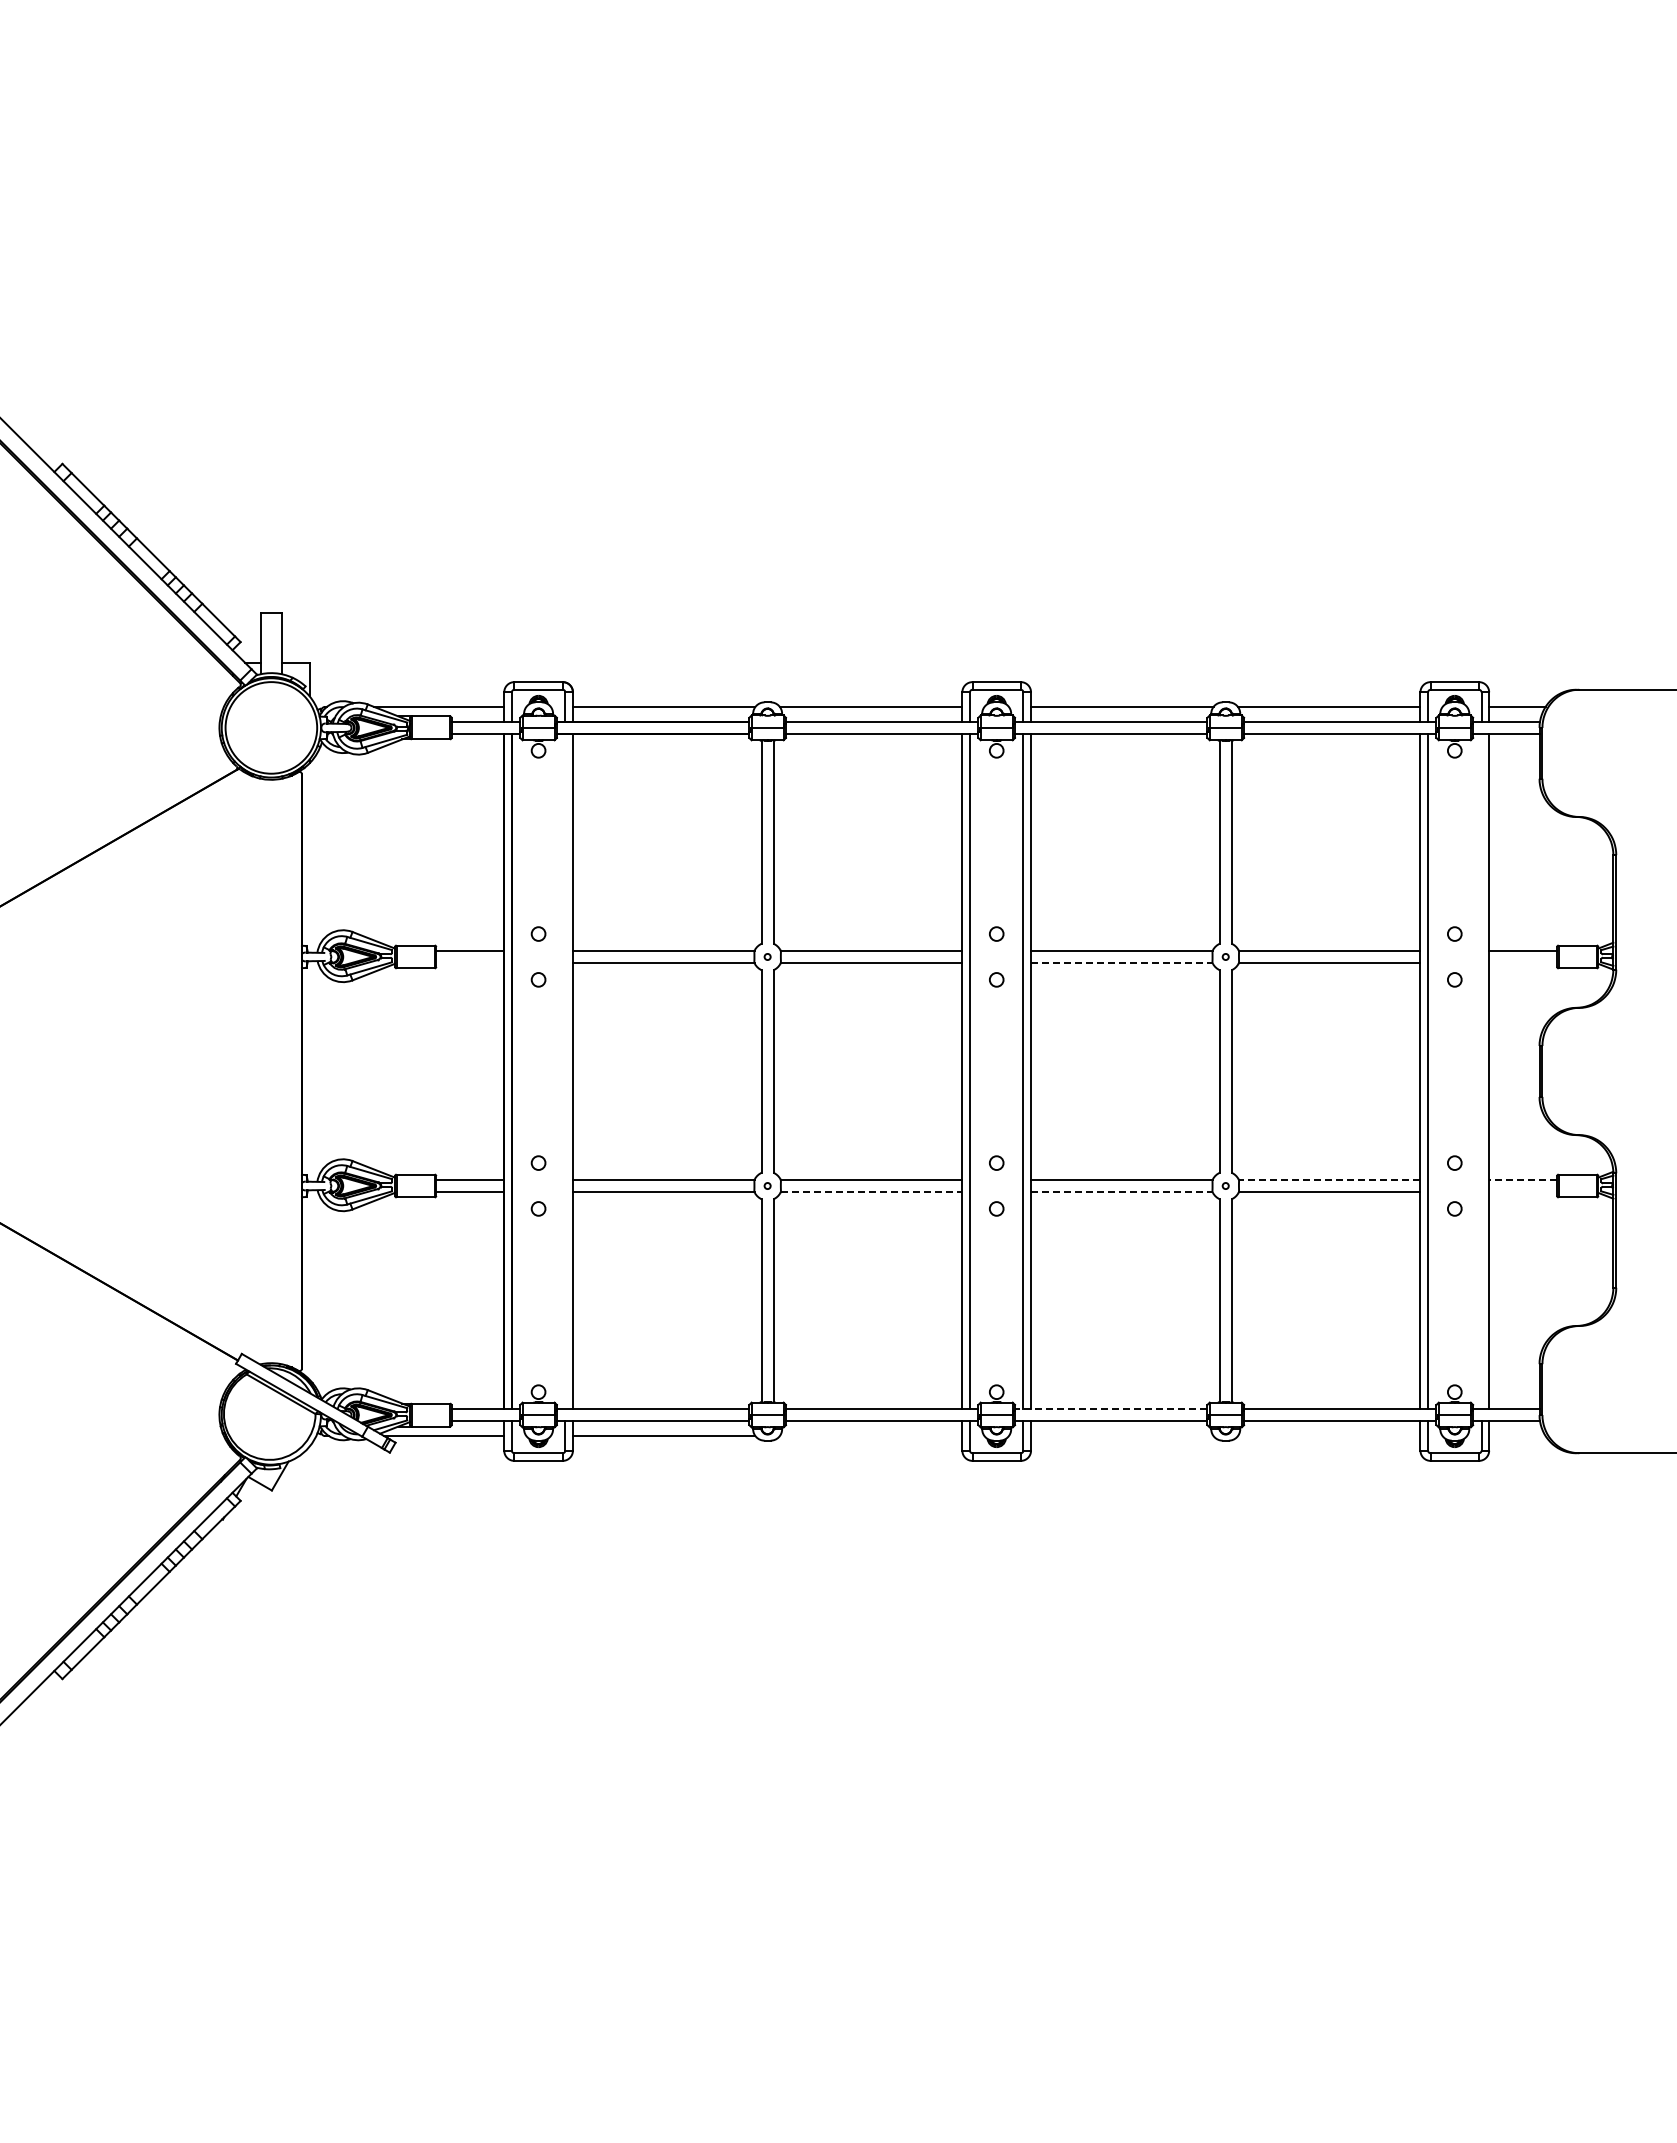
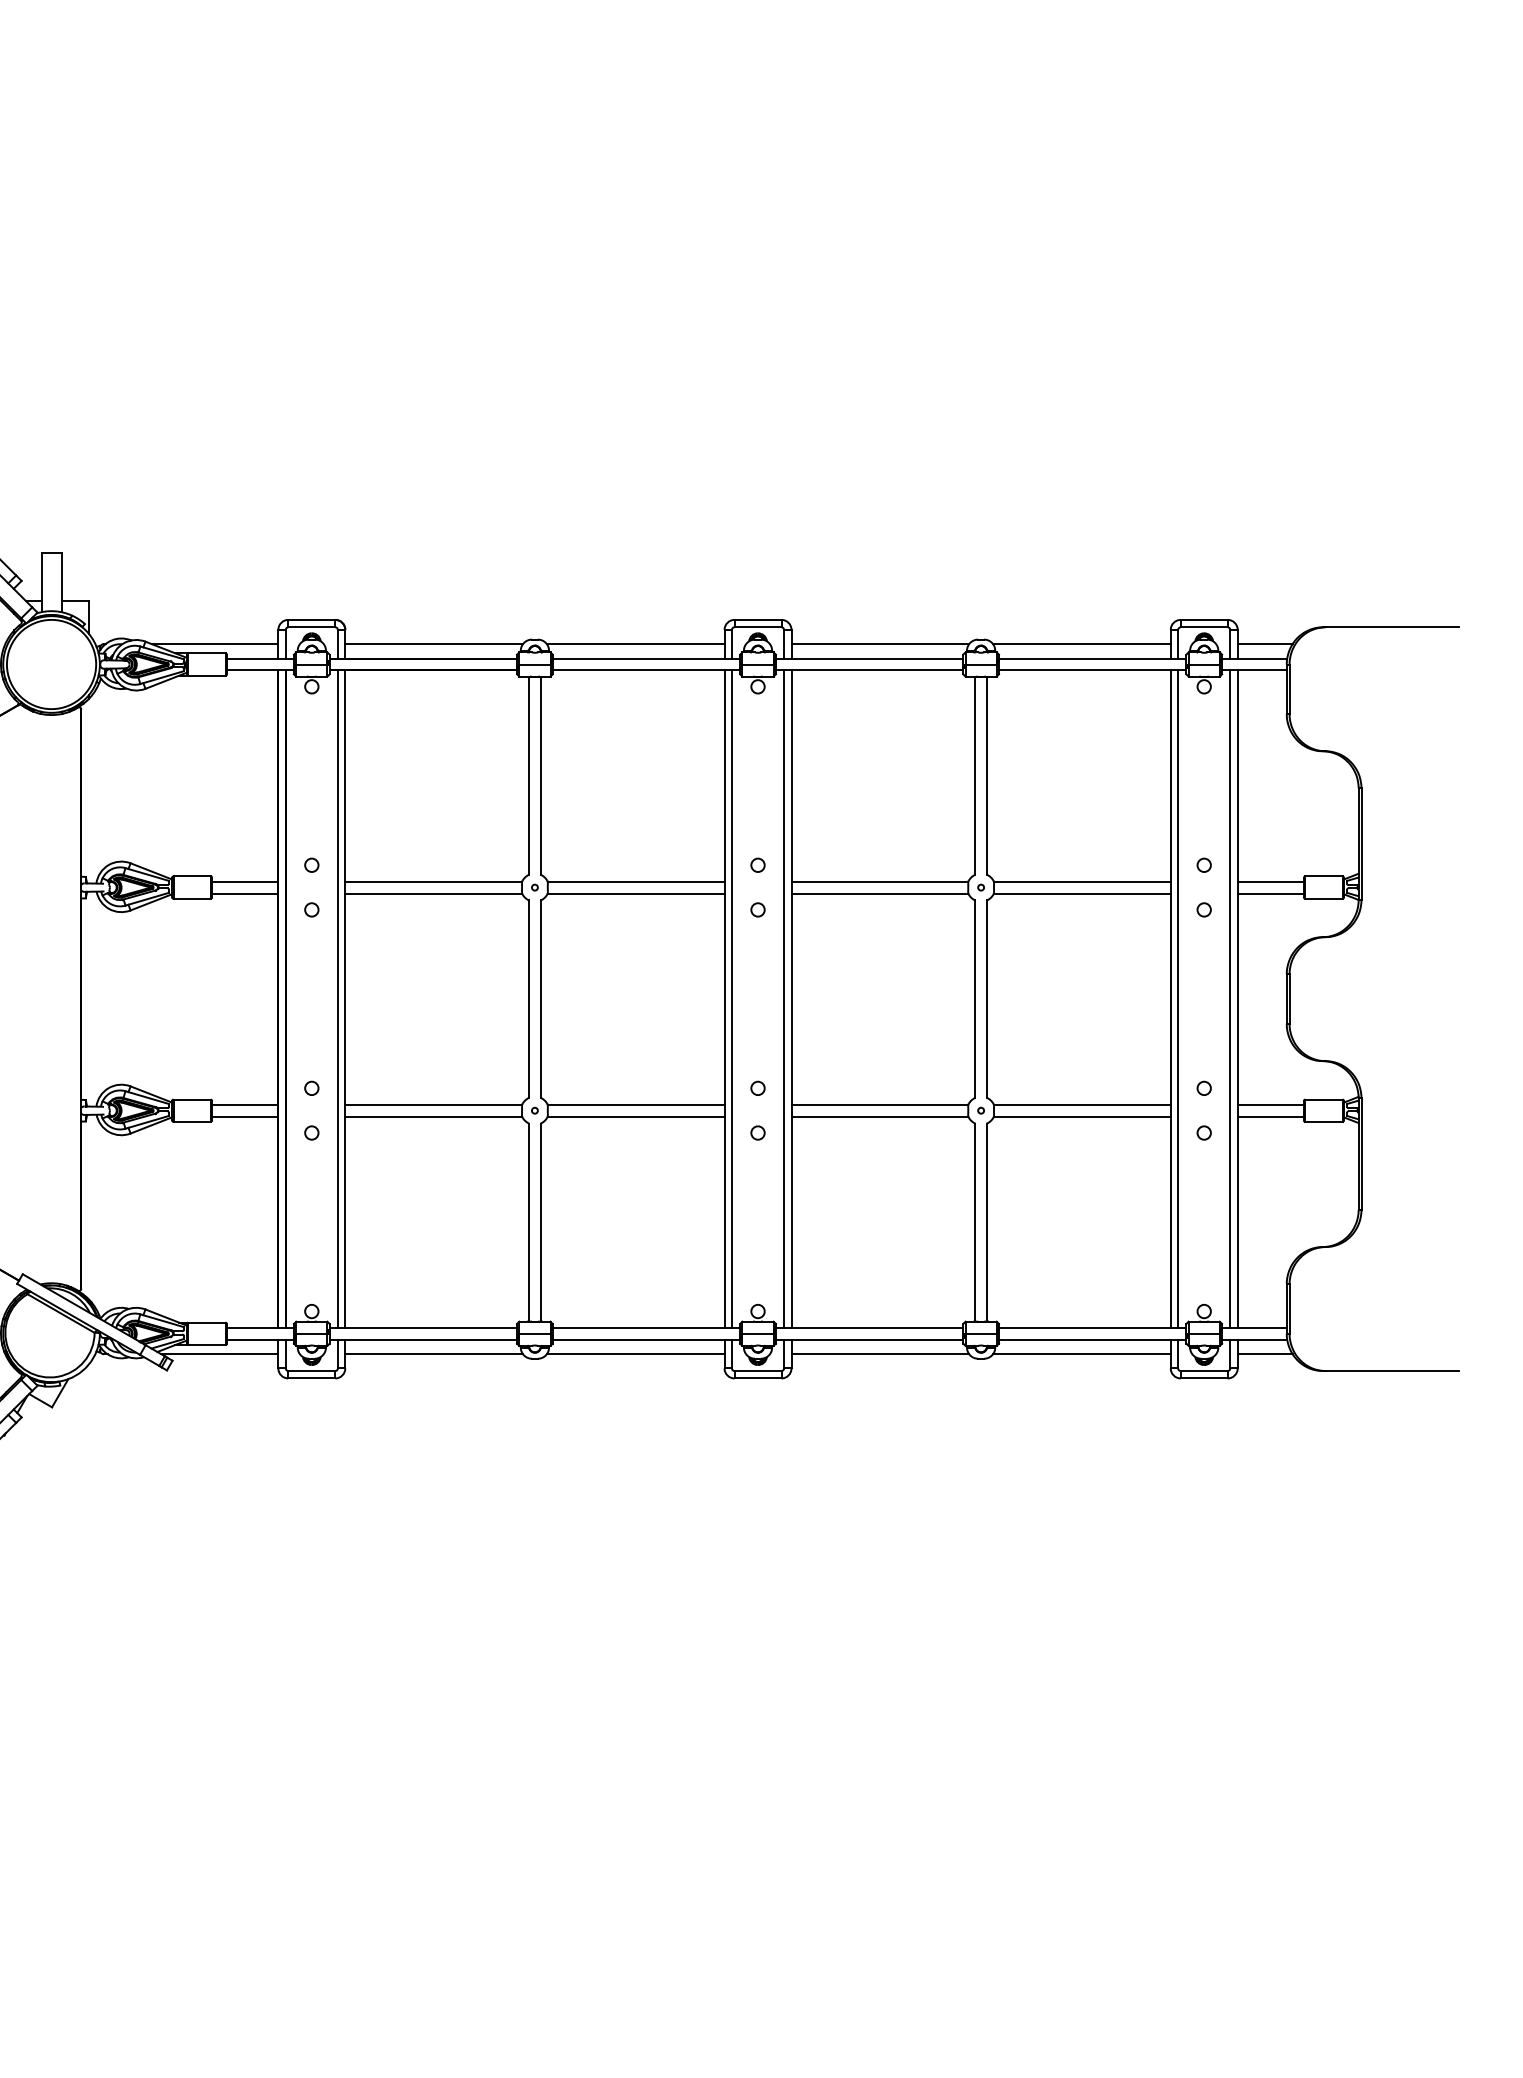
line: (470, 963) -> (245, 893), added
line: (1121, 963) -> (879, 893), dashed -> solid
line: (1523, 963) -> (1271, 893), added
line: (565, 1071) -> (338, 999), added
line: (1481, 1071) -> (1230, 999), added
line: (1329, 1179) -> (1082, 1104), dashed -> solid
line: (1523, 1179) -> (1271, 1104), dashed -> solid
line: (871, 1192) -> (636, 1117), dashed -> solid
line: (1121, 1192) -> (879, 1117), dashed -> solid
line: (1523, 1192) -> (1271, 1117), added
line: (1110, 1408) -> (868, 1327), dashed -> solid
line: (870, 1436) -> (635, 1354), added
line: (1122, 1436) -> (880, 1354), added
line: (1328, 1436) -> (1081, 1354), added
line: (1517, 1436) -> (1265, 1354), added

